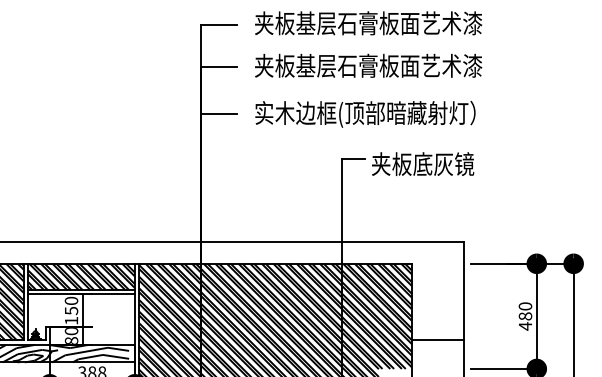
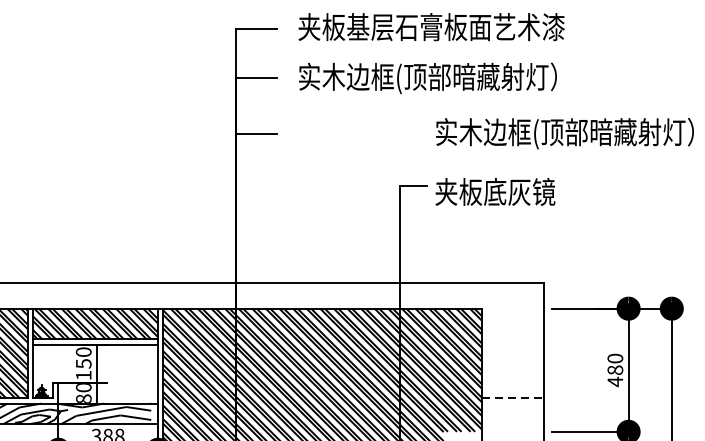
text: (368, 66) -> (431, 77), 夹板基层石膏板面艺术漆 -> 实木边框(顶部暗藏射灯）
text: (365, 114) -> (565, 133), moved
line: (438, 340) -> (513, 398), solid -> dashed

